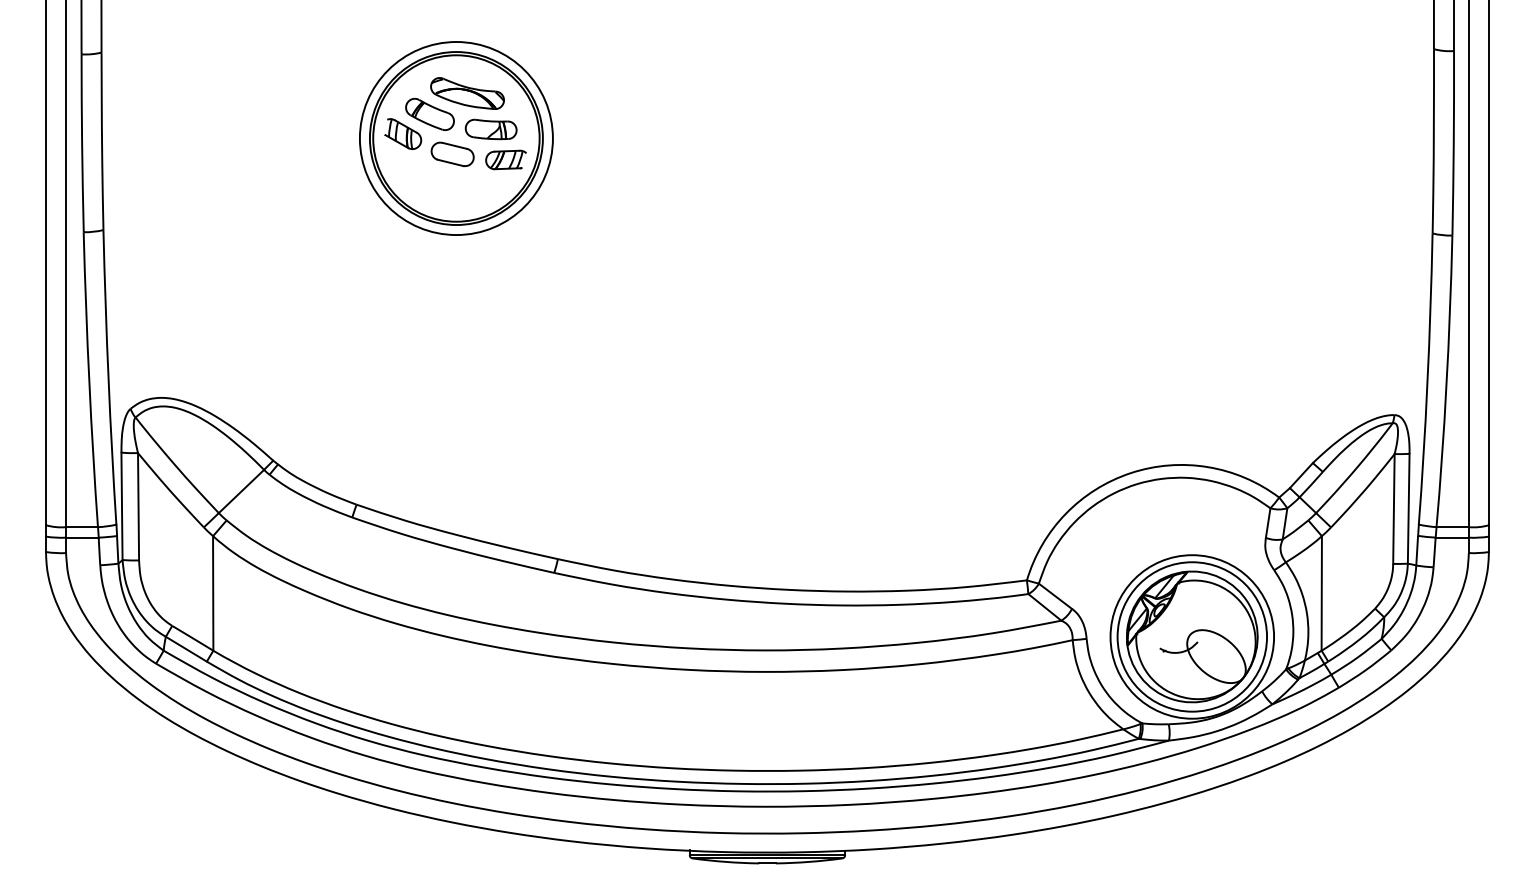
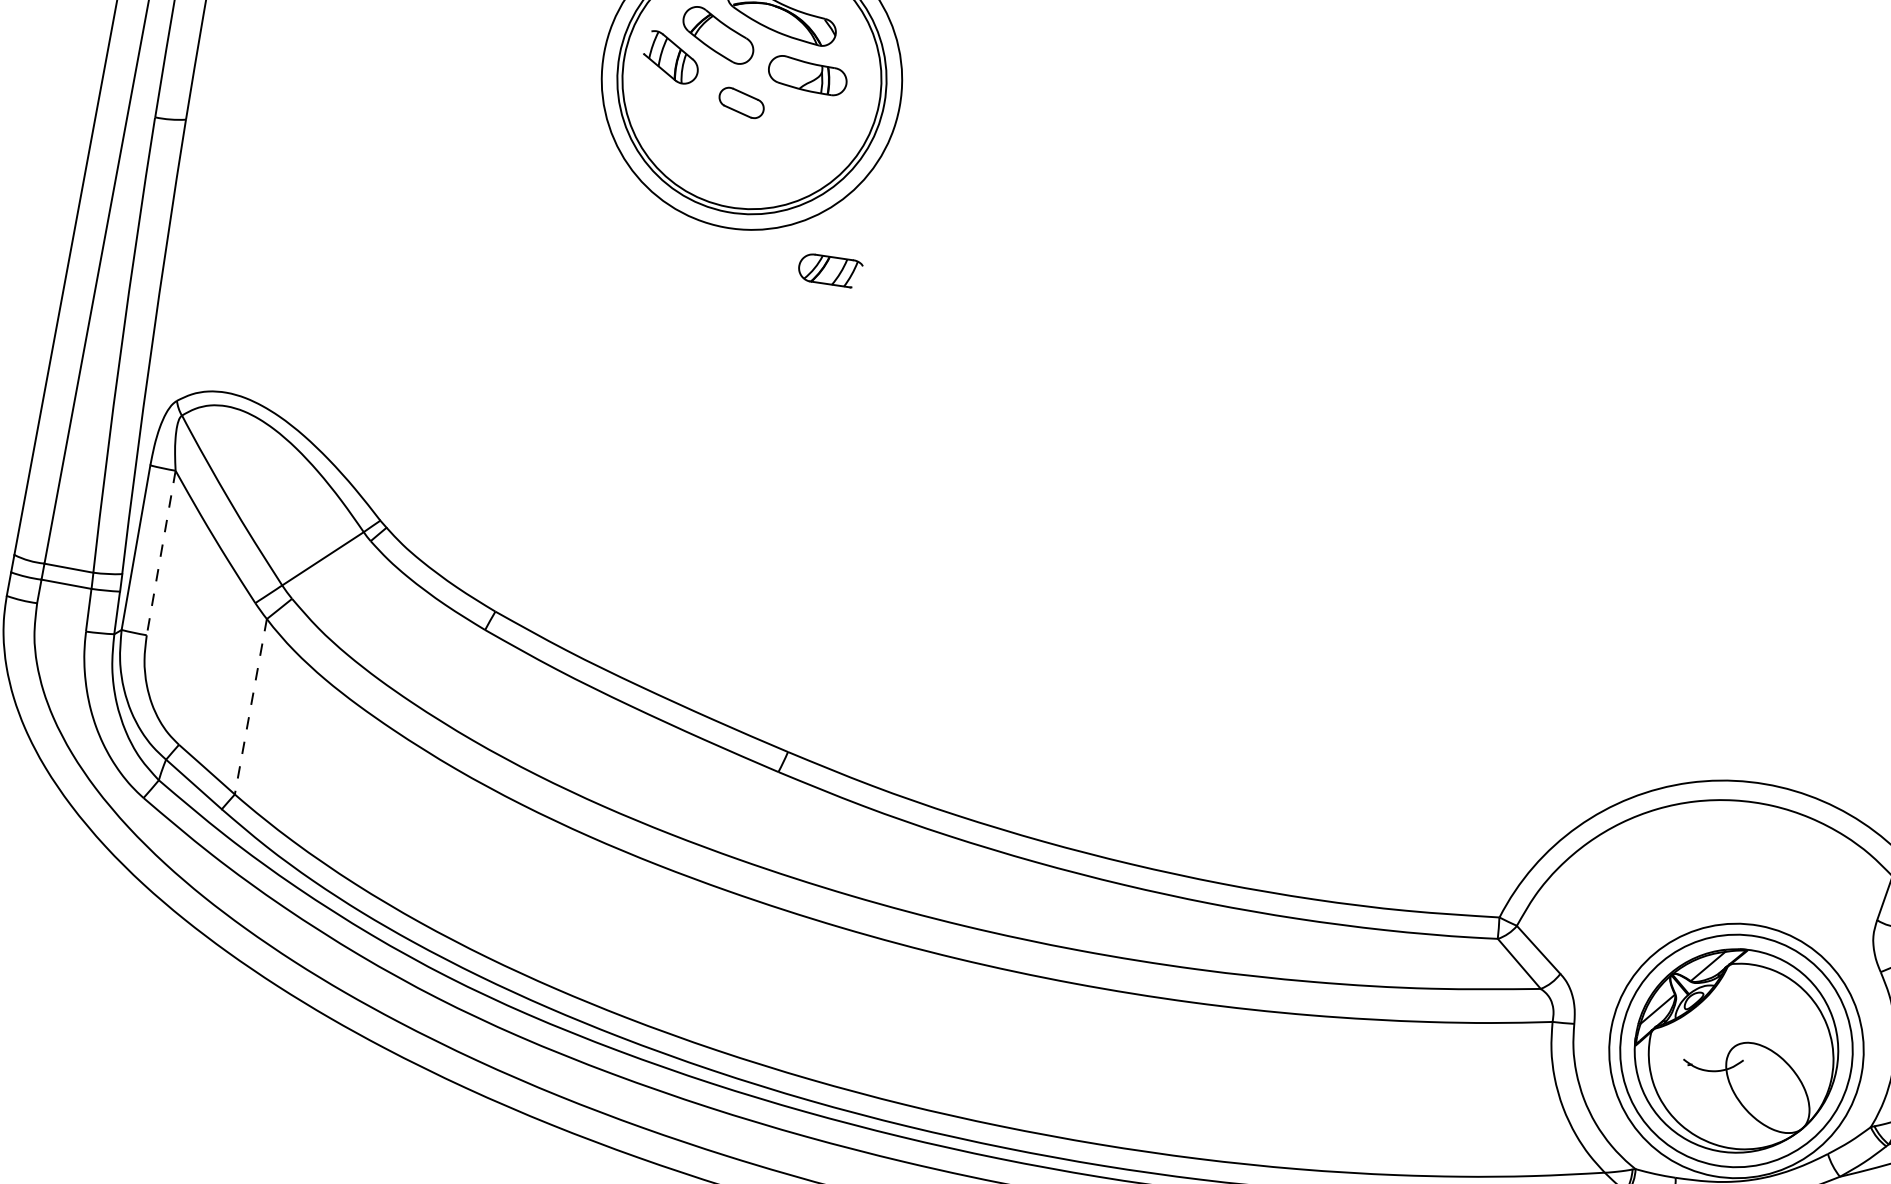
part: (452, 154) -> (741, 103), size x0.7
part: (505, 159) -> (829, 269), moved
line: (138, 506) -> (161, 552), solid -> dashed
line: (213, 593) -> (251, 706), solid -> dashed

